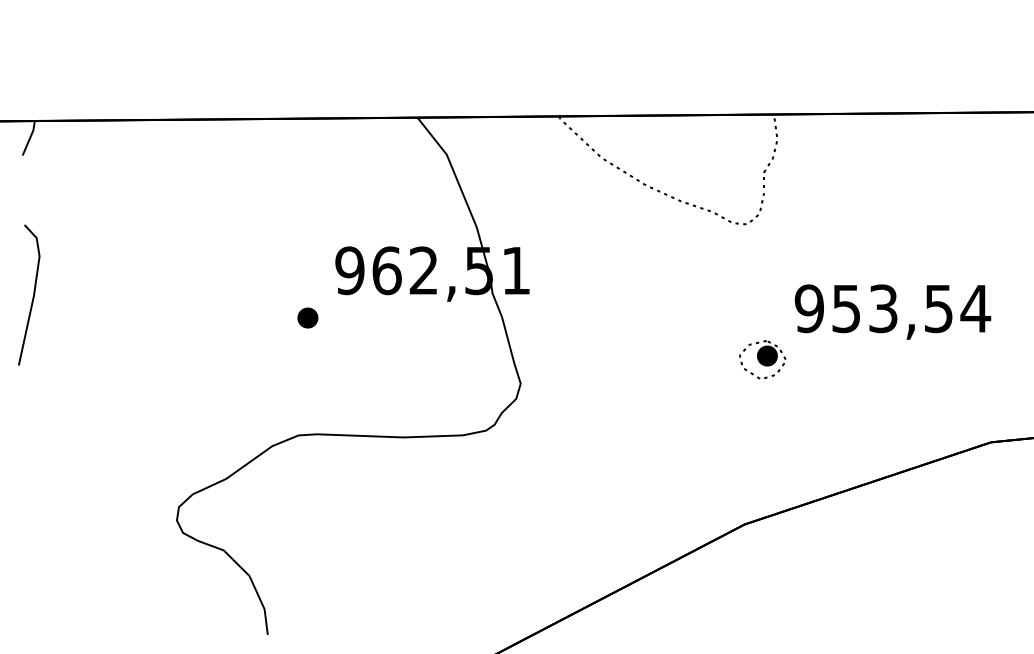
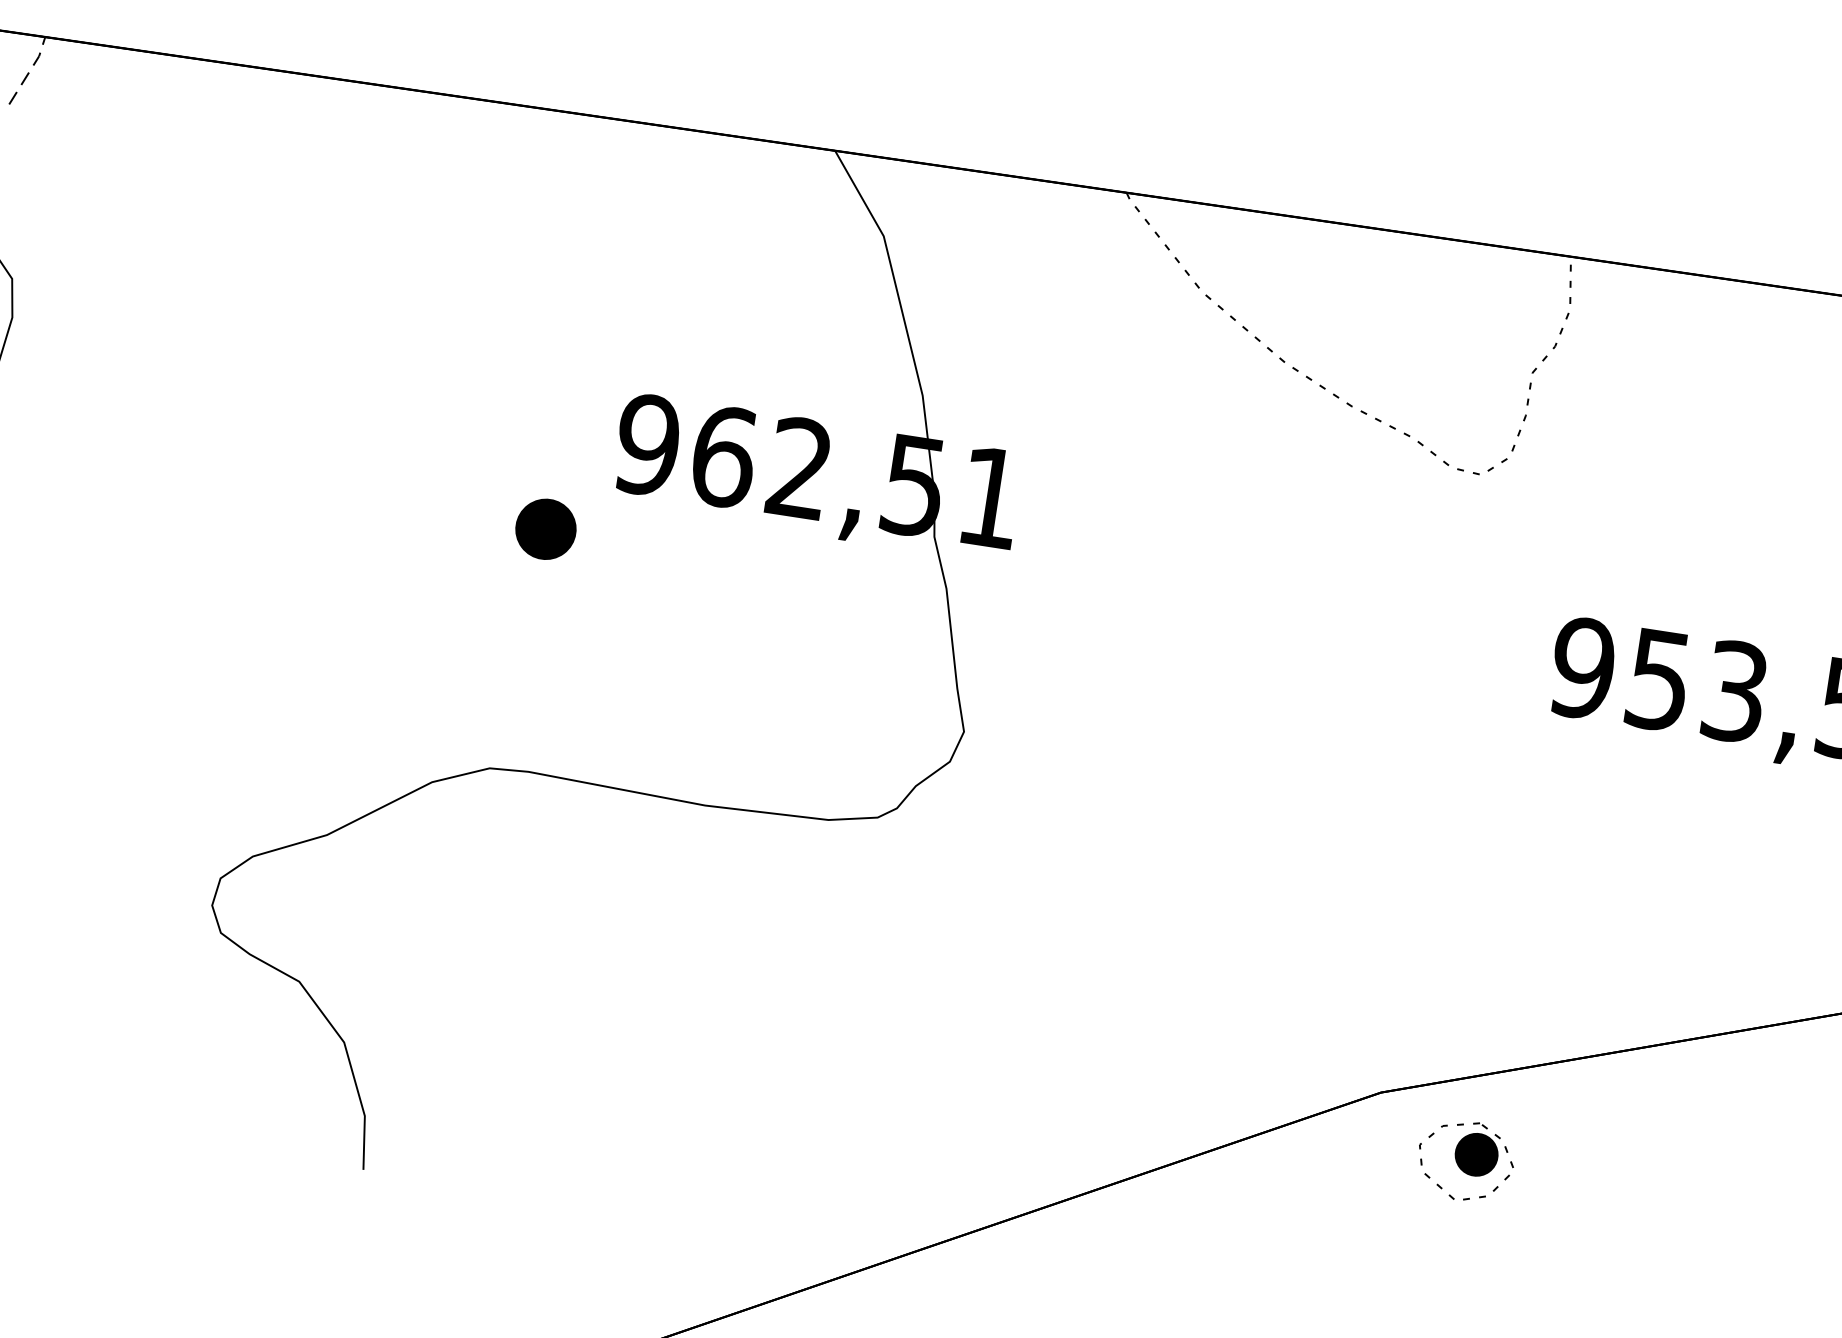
line: (30, 137) -> (31, 69), solid -> dashed
part: (307, 317) -> (545, 528), size x1.4
part: (762, 359) -> (1465, 1160), moved

